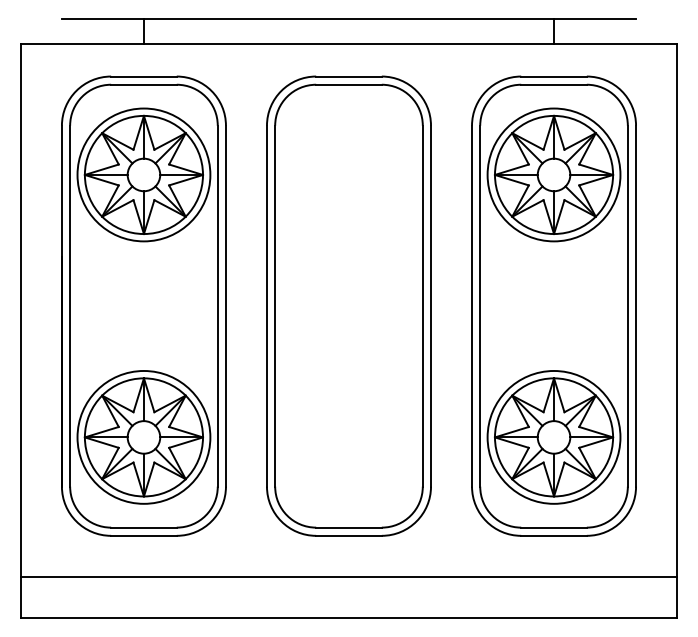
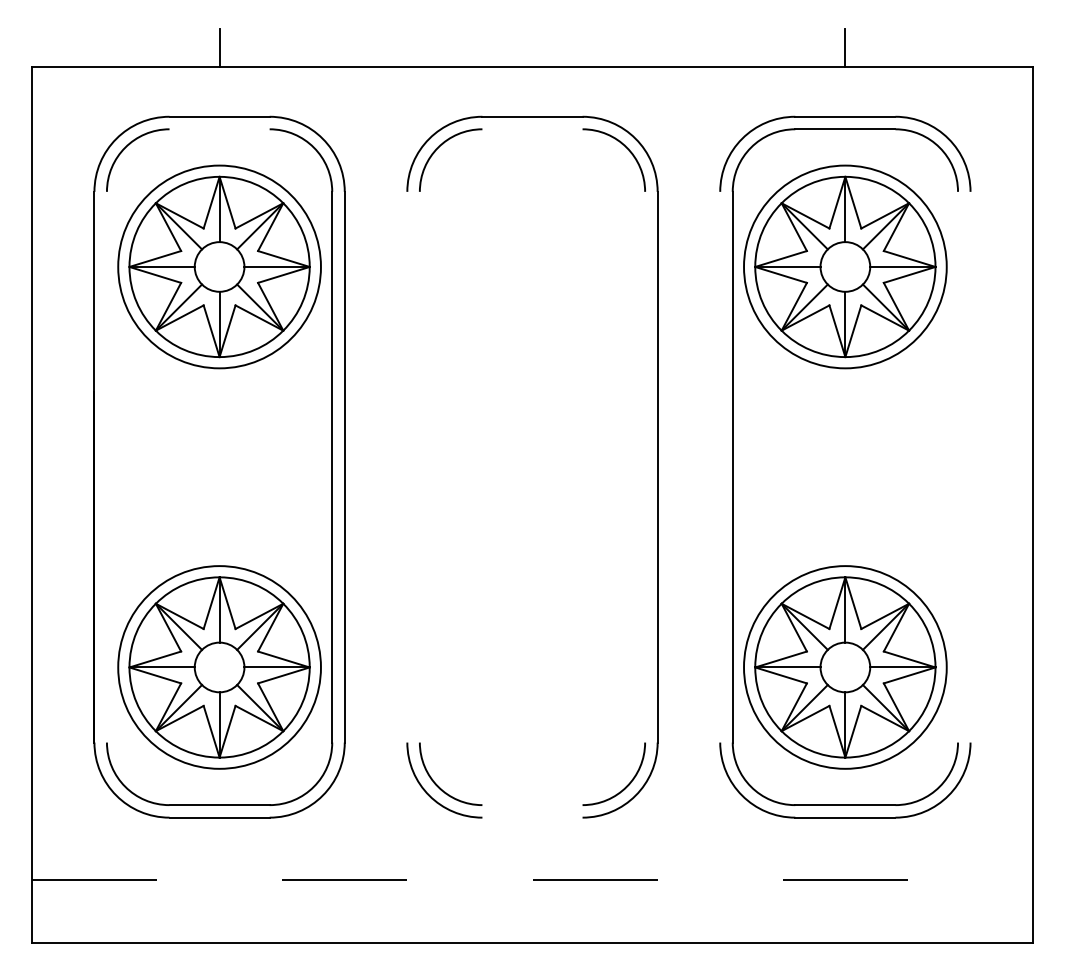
line: (348, 19) -> (531, 29), removed
line: (143, 84) -> (218, 128), removed
line: (348, 84) -> (531, 128), removed
line: (70, 305) -> (107, 466), removed
line: (266, 305) -> (406, 466), removed
line: (275, 305) -> (420, 466), removed
line: (422, 305) -> (644, 466), removed
line: (472, 305) -> (720, 466), removed
line: (627, 305) -> (957, 466), removed
line: (636, 305) -> (971, 466), removed
line: (348, 527) -> (531, 804), removed
line: (348, 535) -> (531, 817), removed
line: (349, 576) -> (533, 879), solid -> dashed

